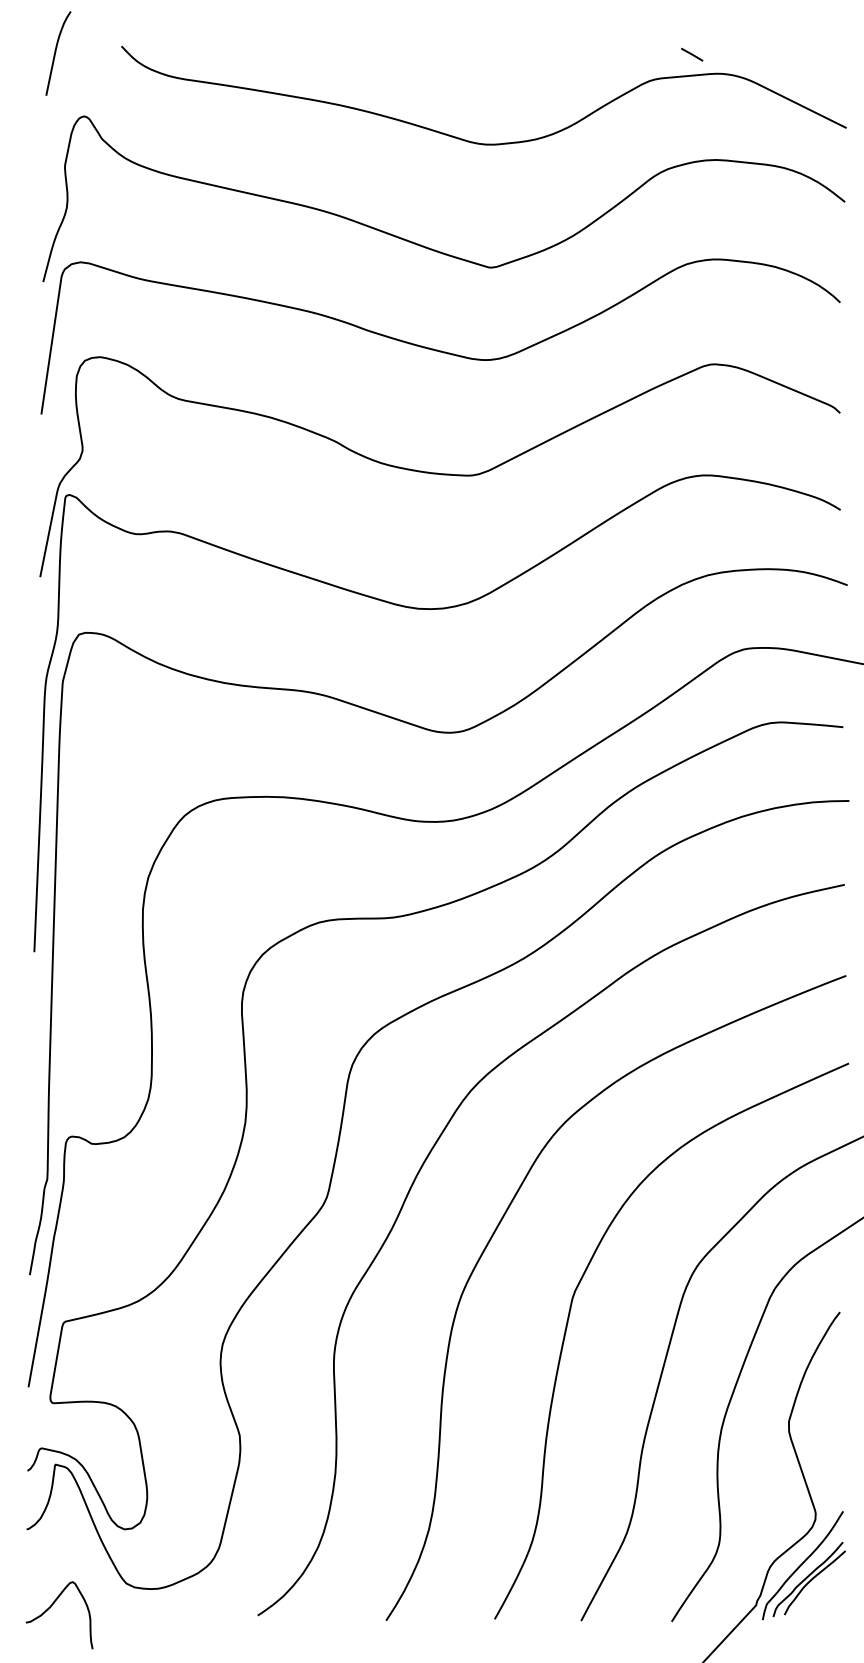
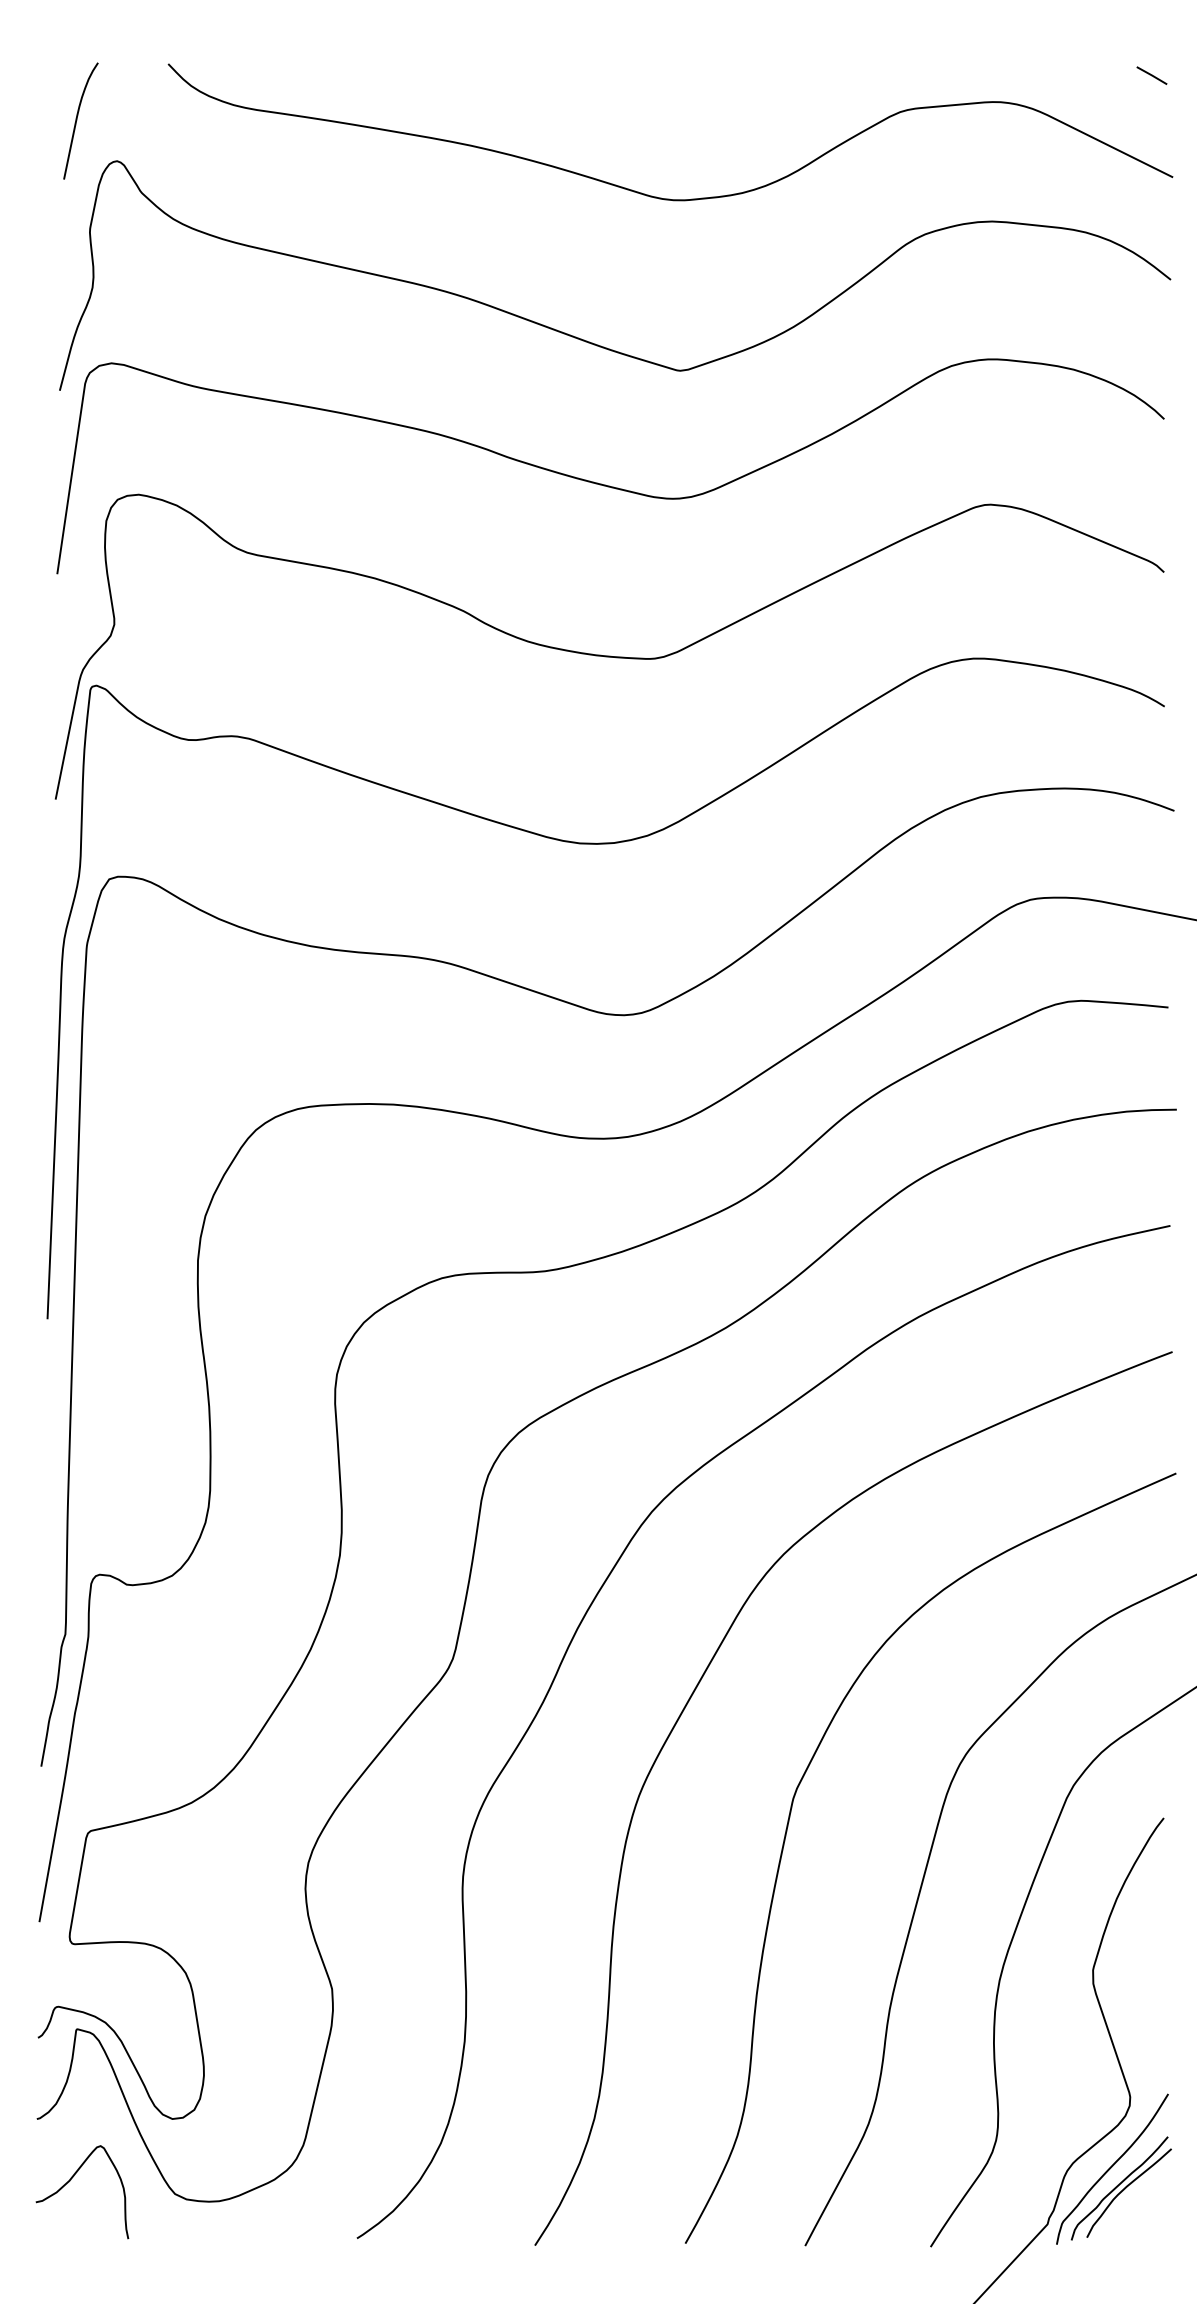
curve: (55, 53) -> (77, 120), moved
line: (691, 54) -> (1151, 75), moved
curve: (50, 1607) -> (70, 2181), moved

